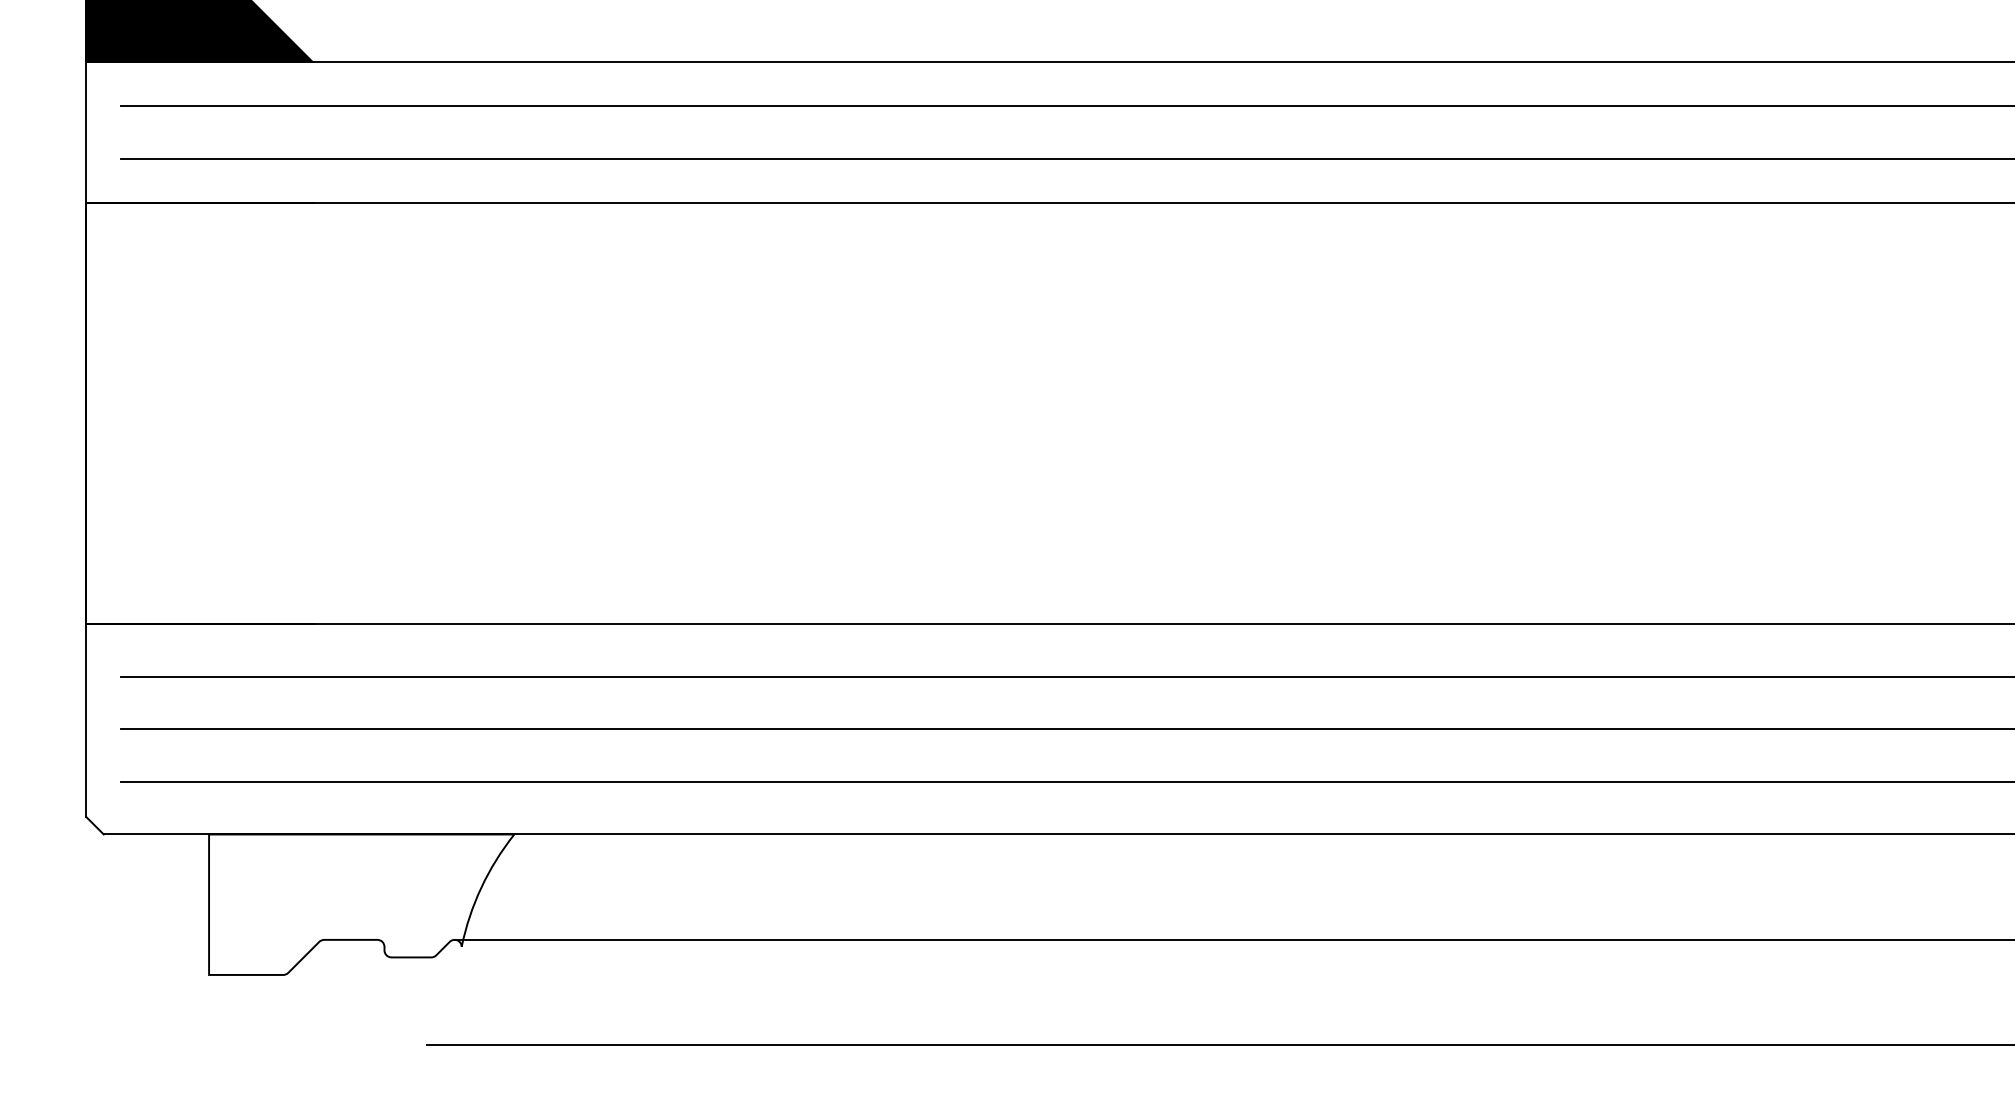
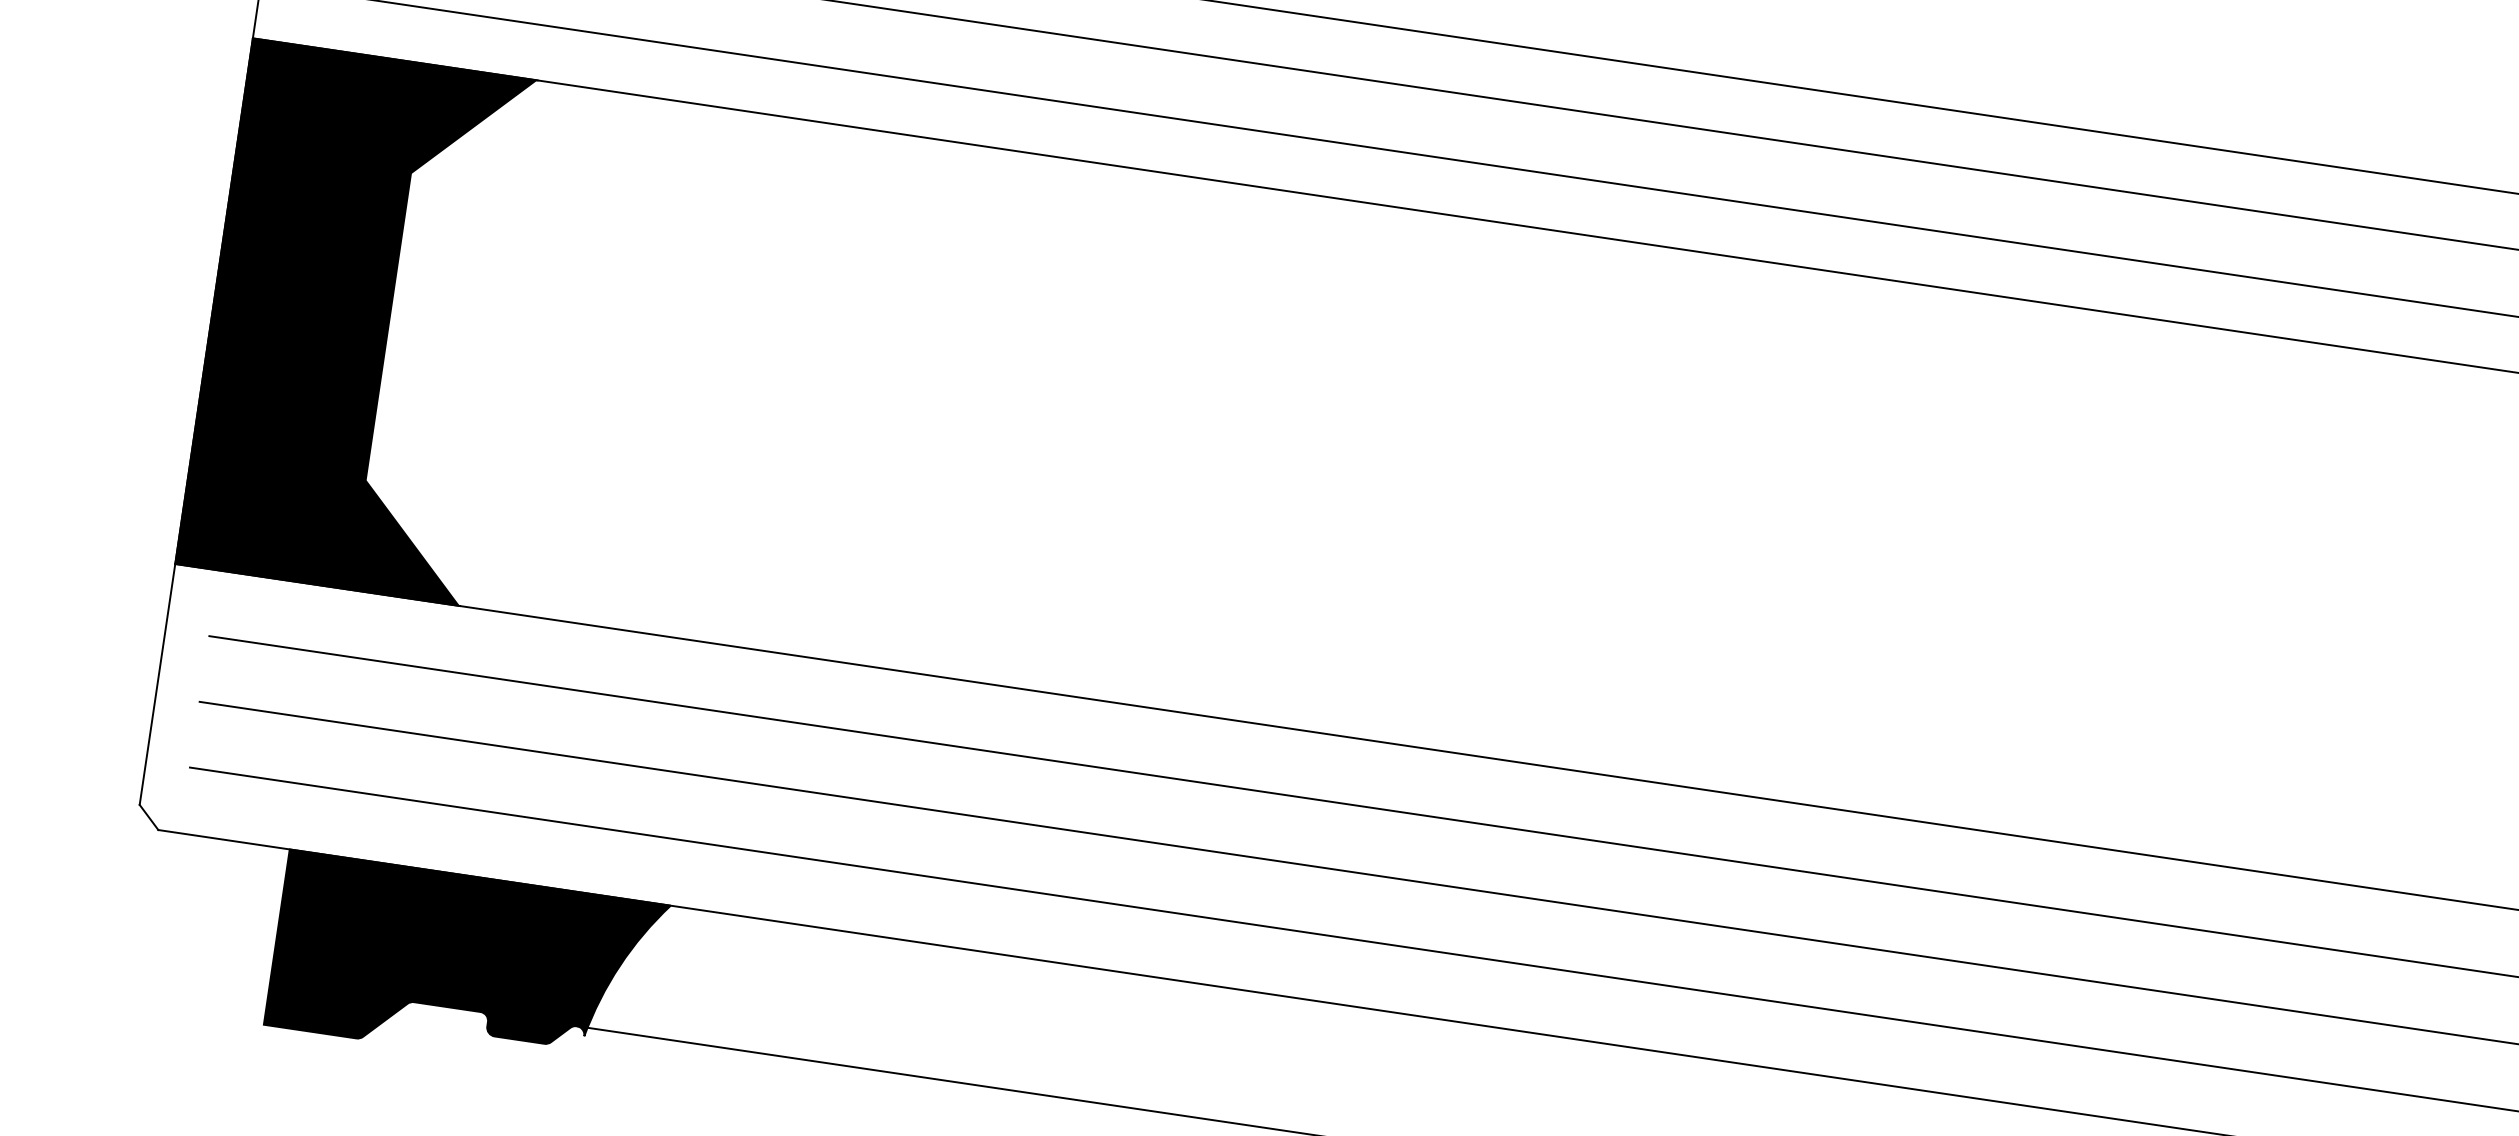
fill: (200, 412) -> (356, 321), added
fill: (361, 904) -> (467, 964), added

